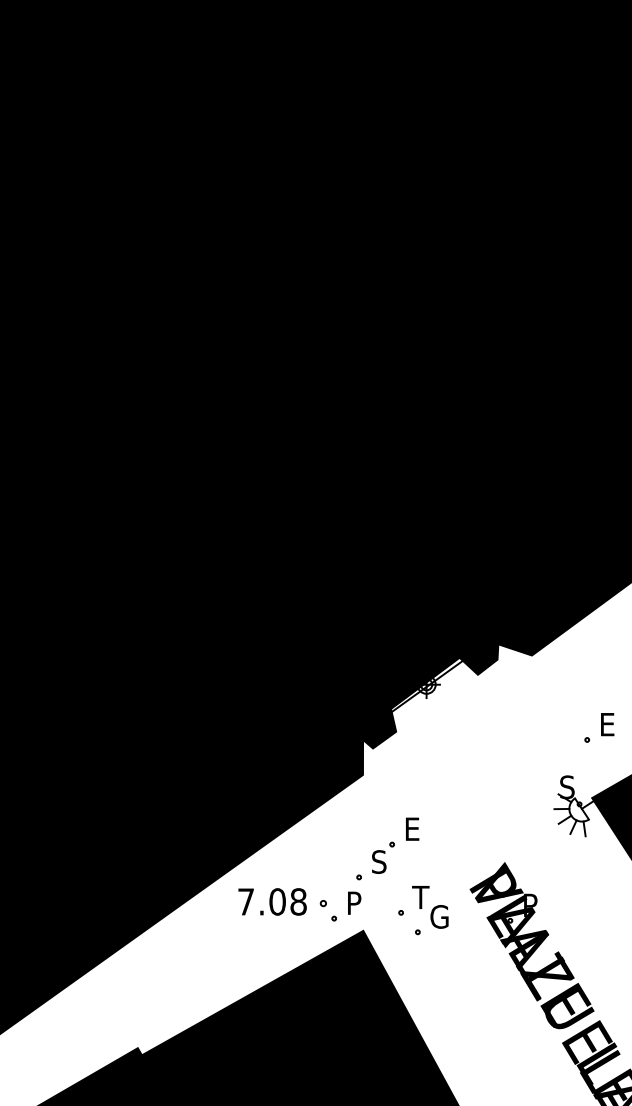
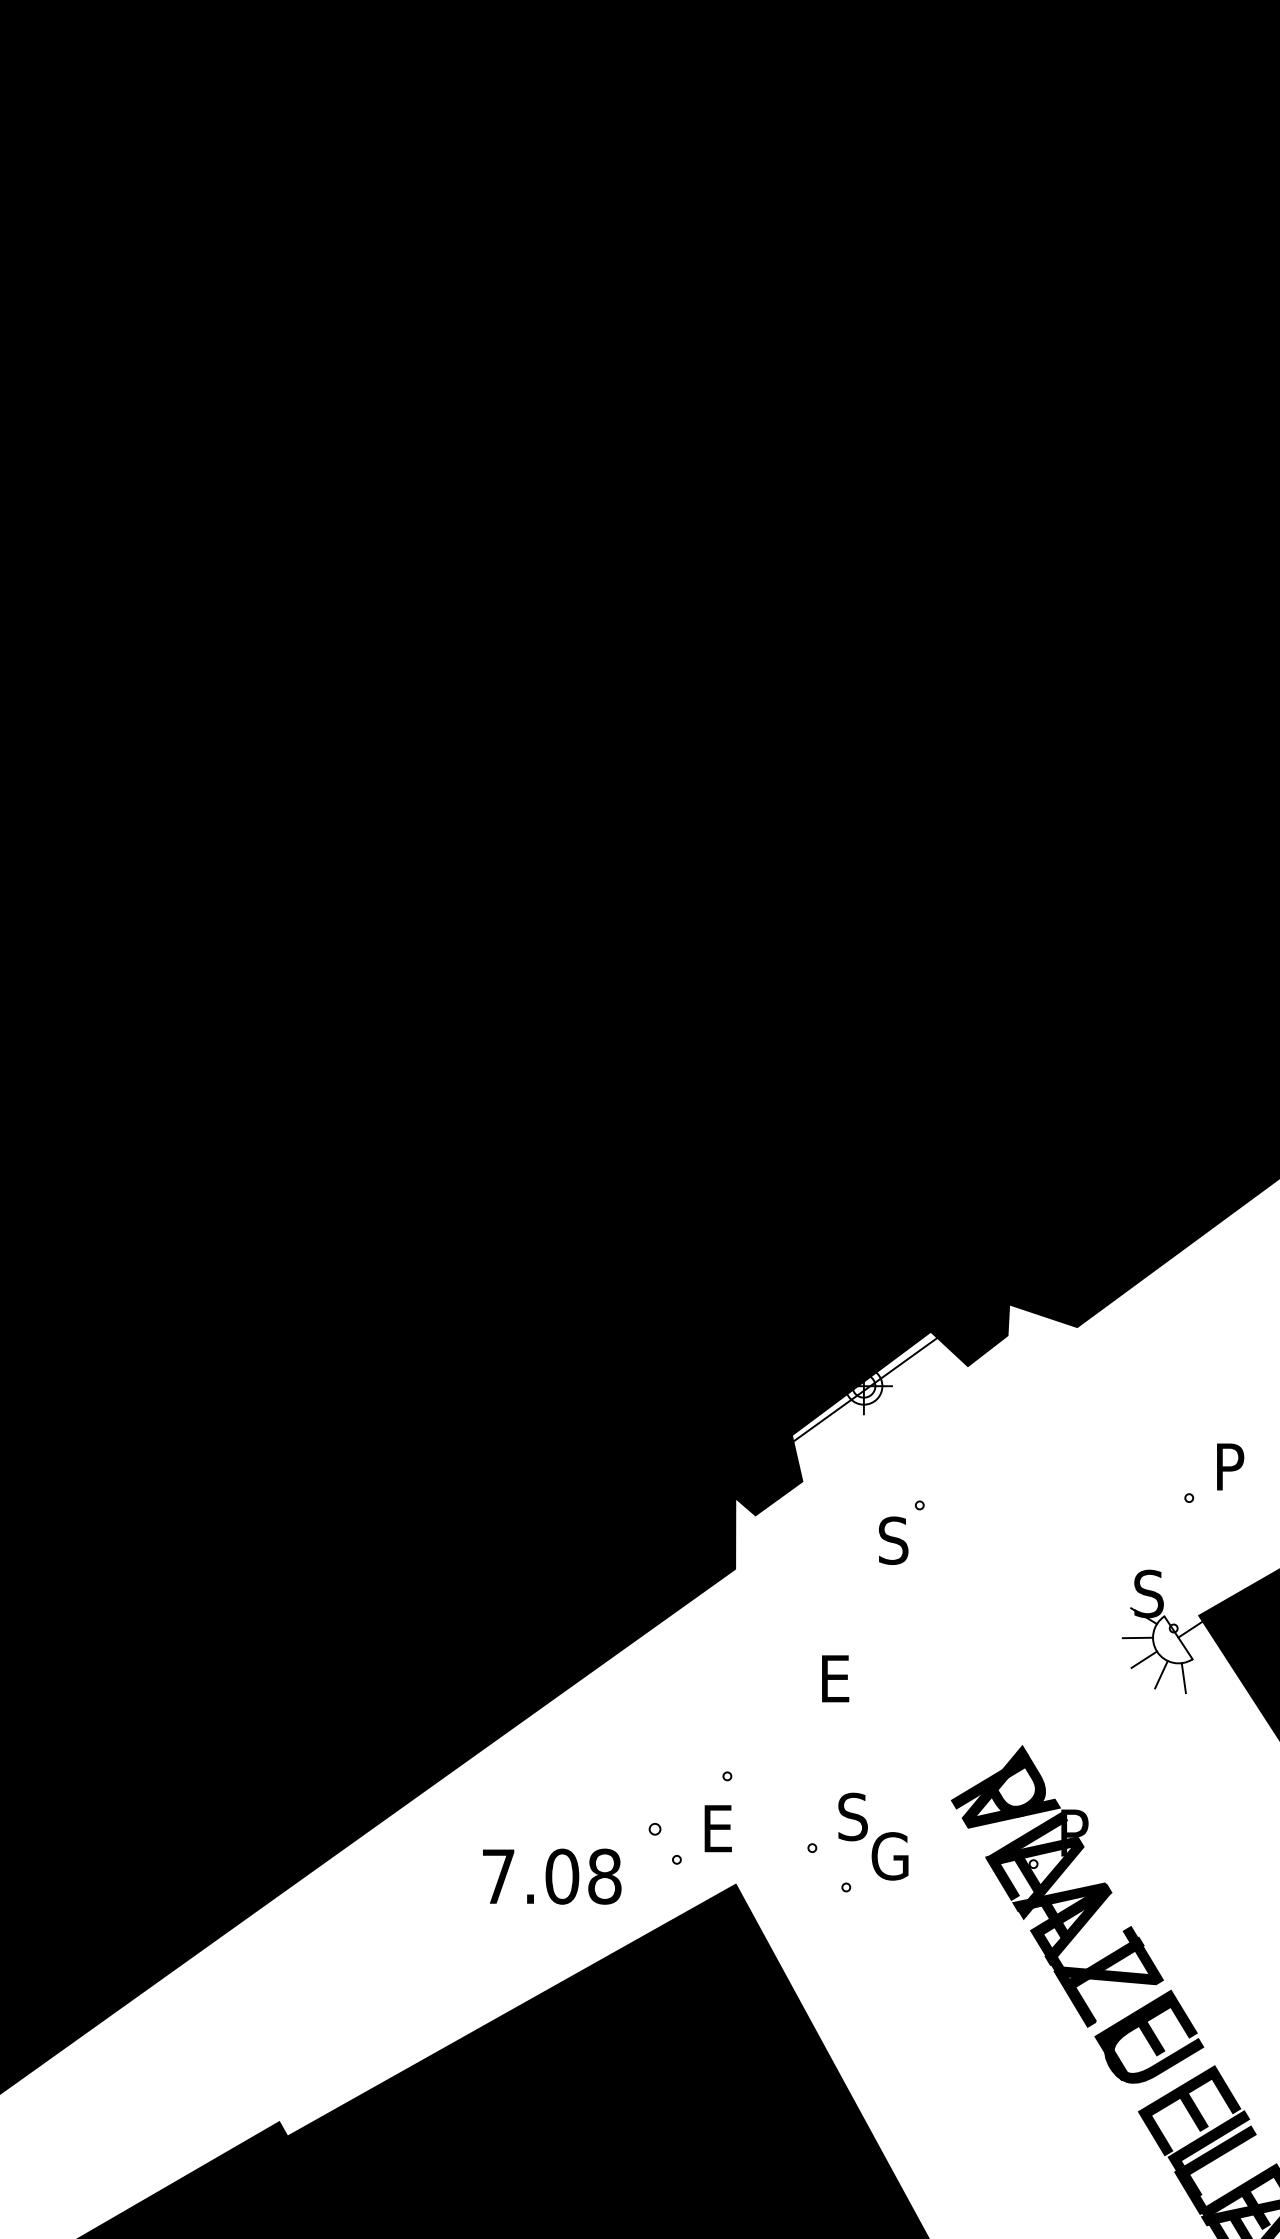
text: (608, 724) -> (1232, 1466), E -> P
part: (383, 857) -> (902, 1531), moved
text: (420, 897) -> (851, 1817), T -> S
text: (272, 901) -> (551, 1875), moved
text: (355, 902) -> (719, 1827), P -> E

